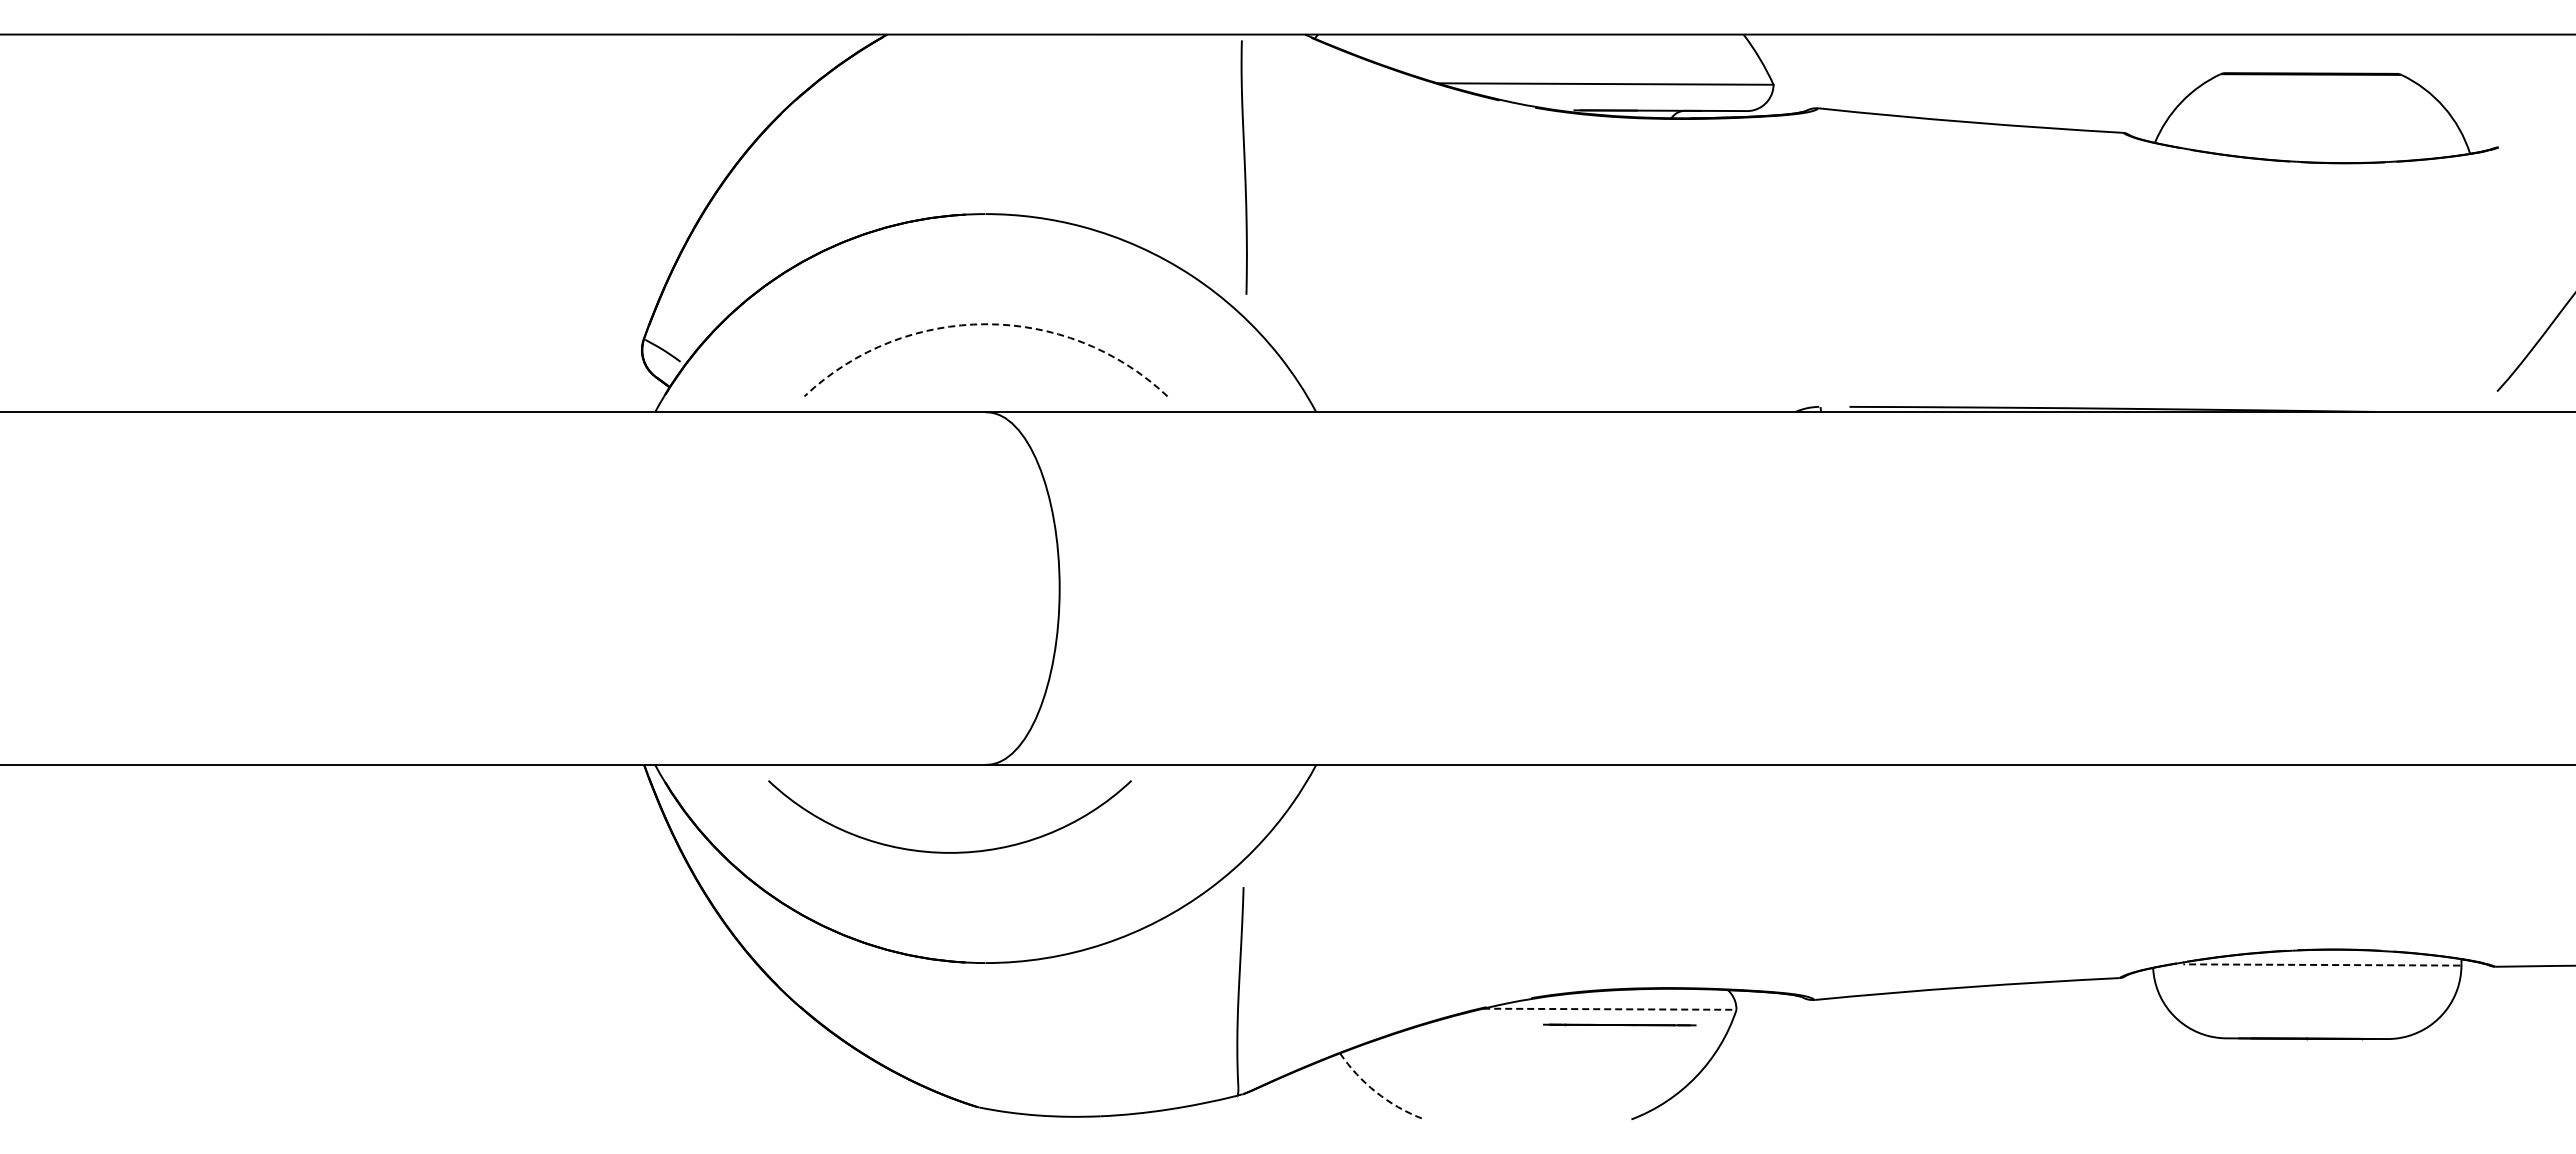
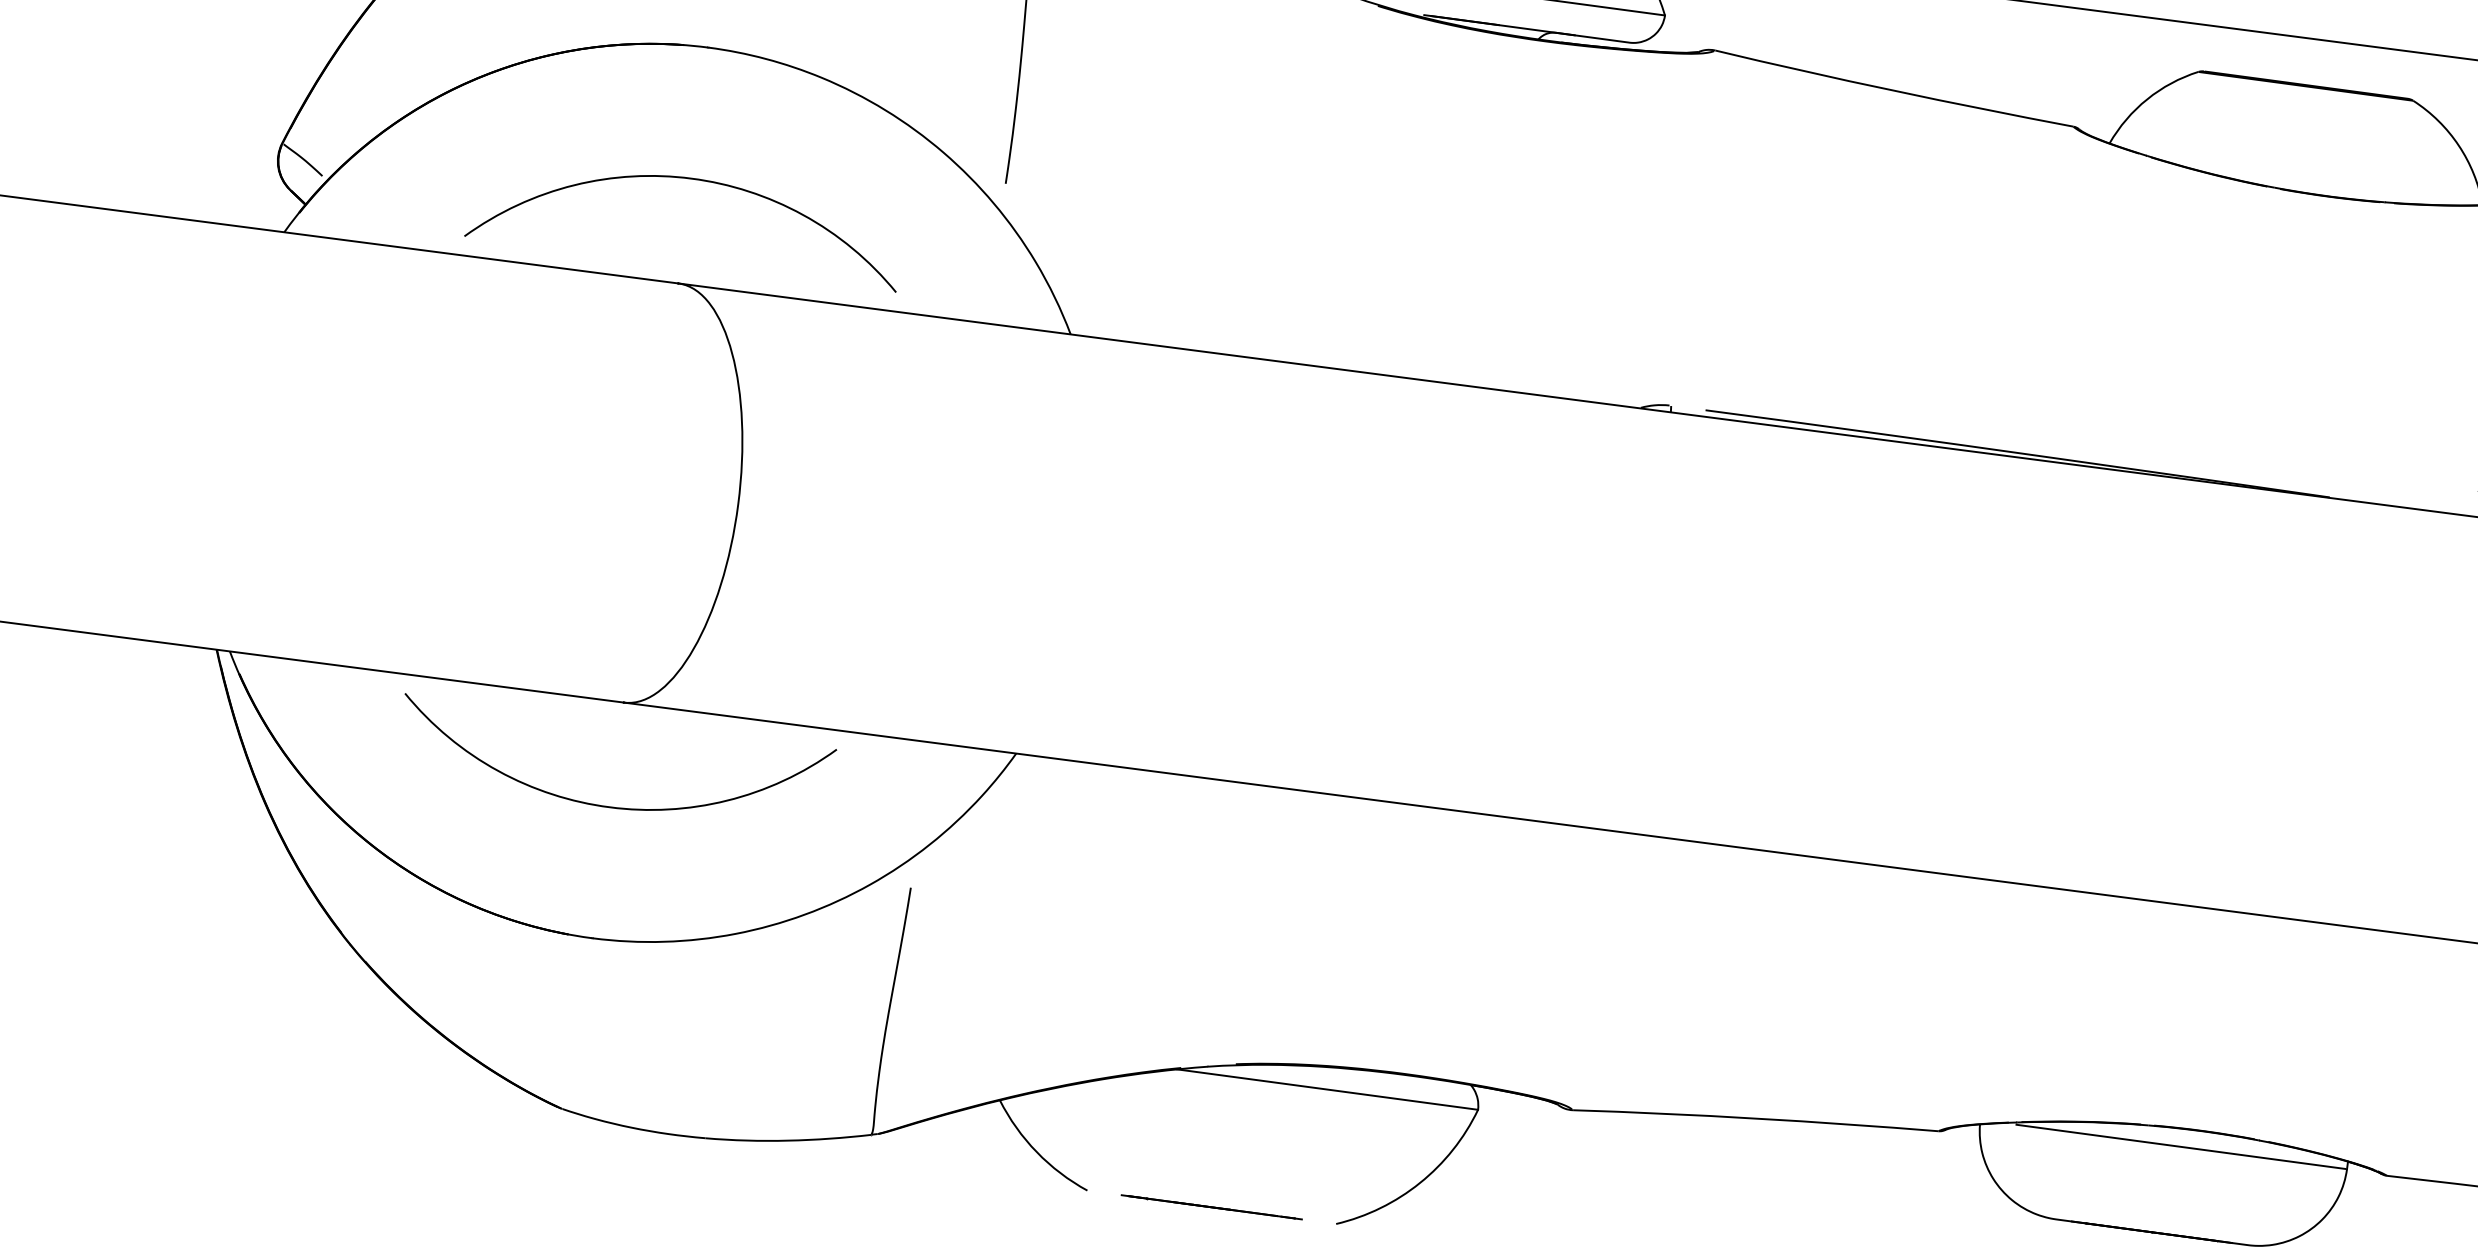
arc: (986, 324) -> (692, 178), dashed -> solid
arc: (942, 851) -> (601, 804), moved
line: (2321, 964) -> (2180, 1146), dashed -> solid
line: (1609, 1009) -> (1327, 1089), dashed -> solid
line: (1619, 1024) -> (1211, 1206), moved
arc: (1376, 1092) -> (1037, 1152), dashed -> solid

